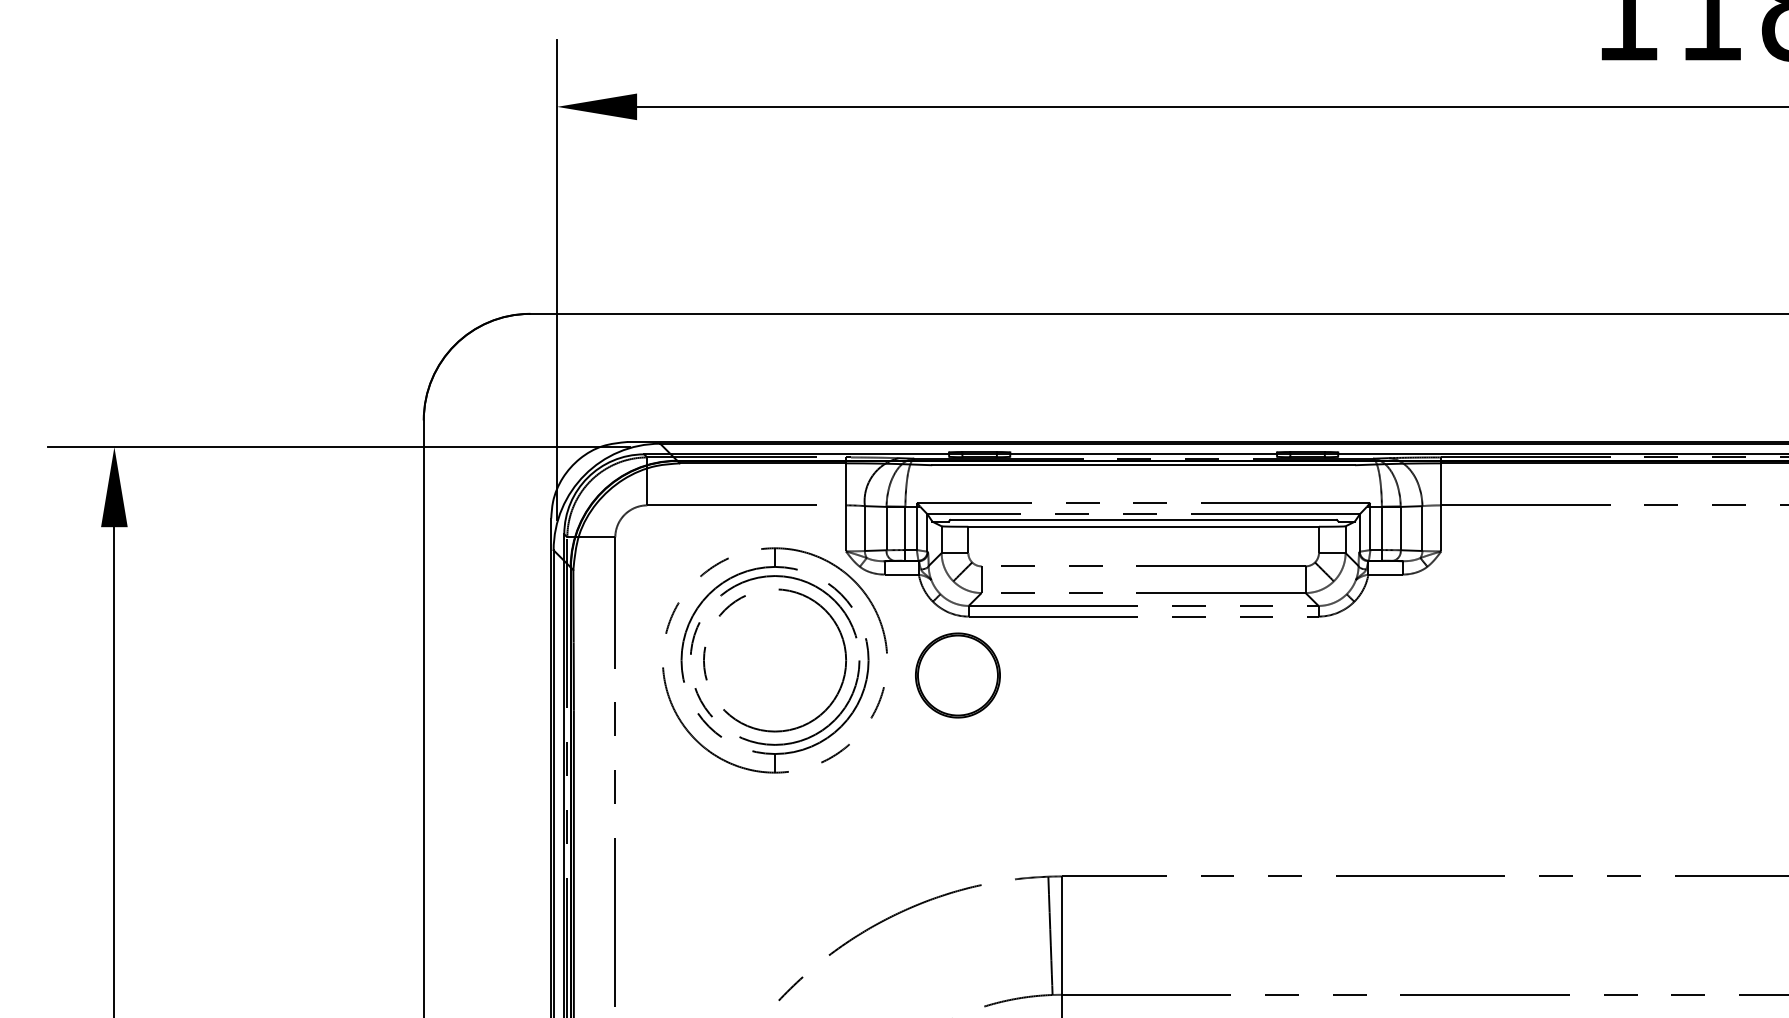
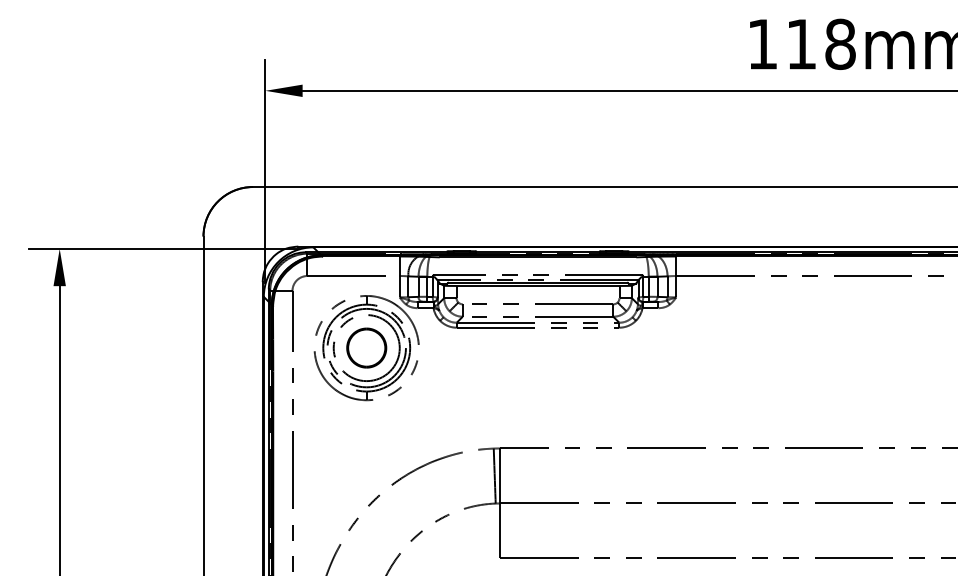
part: (957, 674) -> (366, 347), moved

